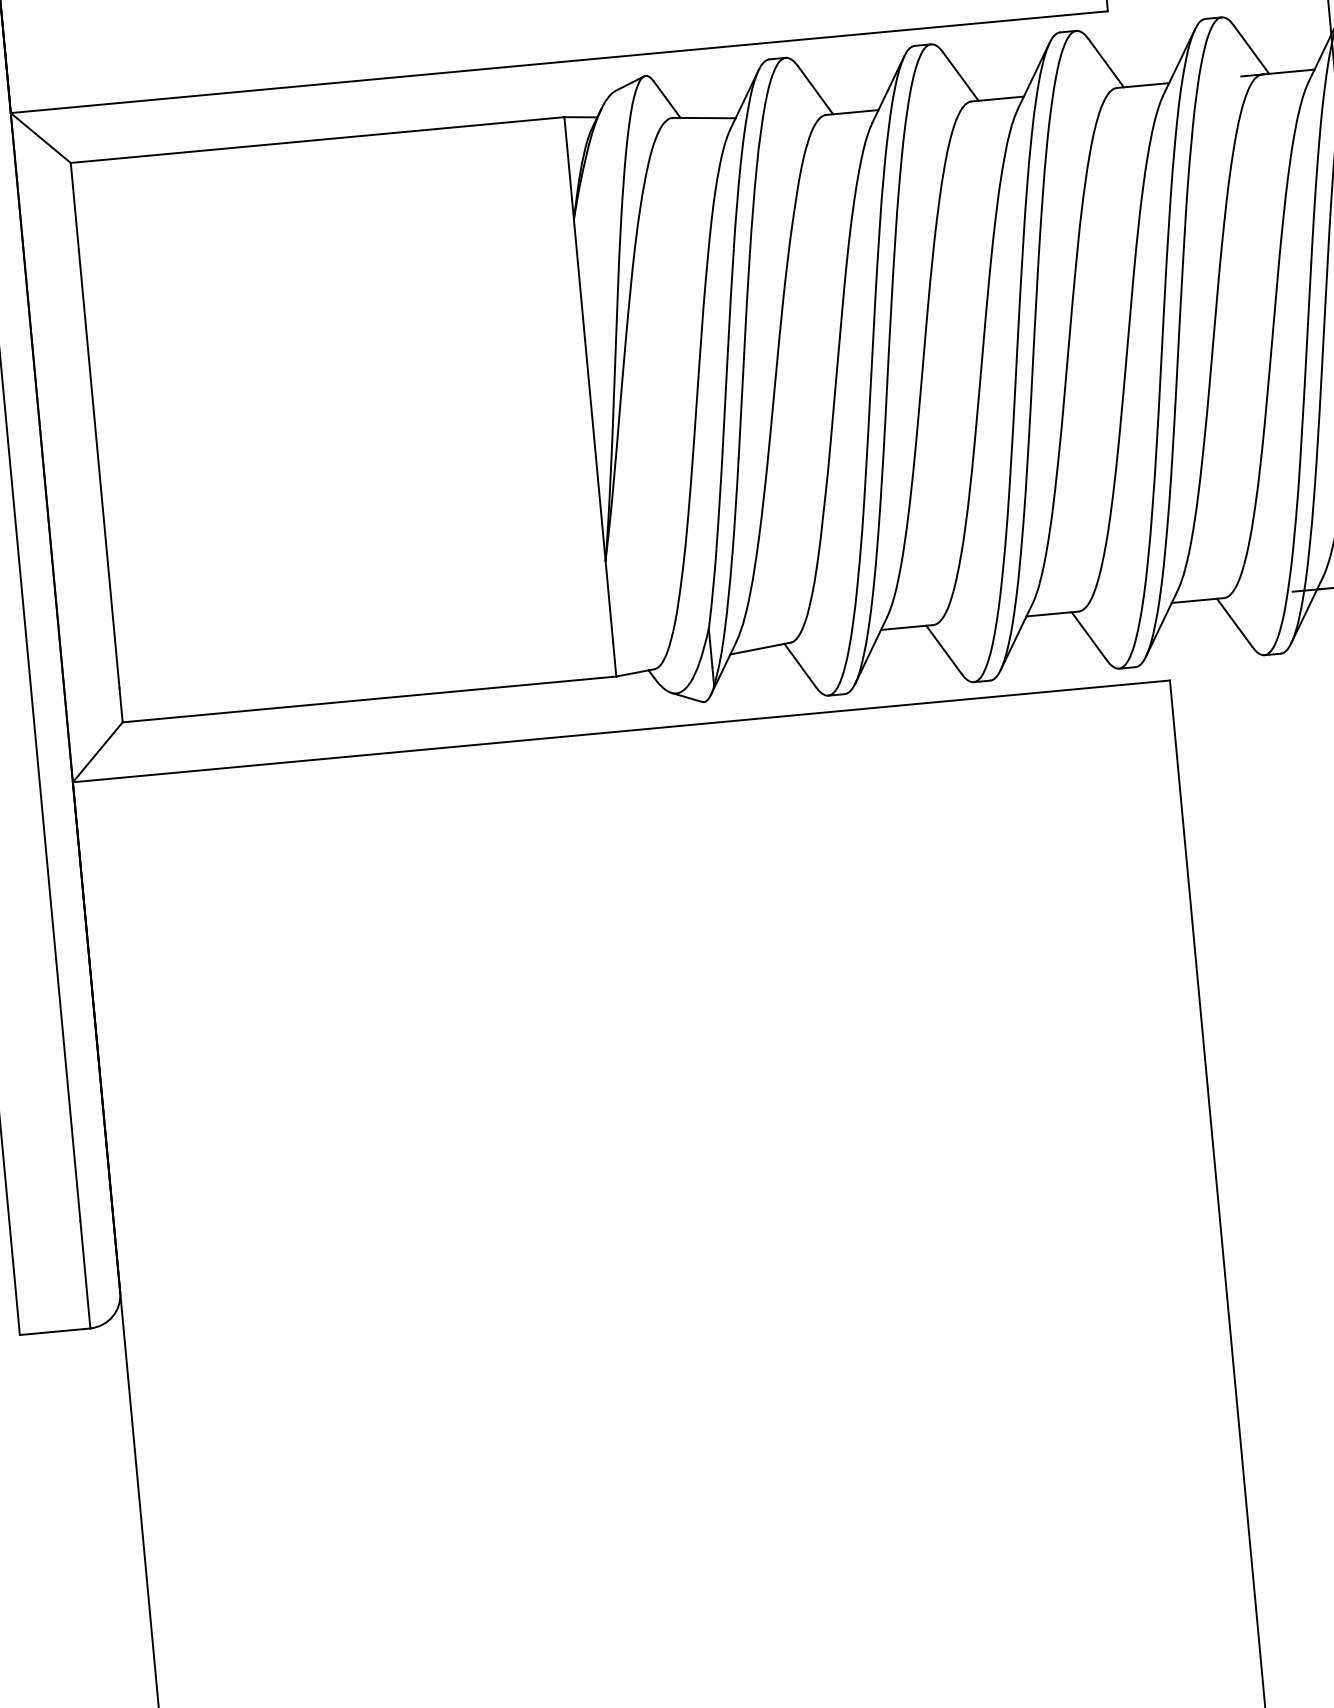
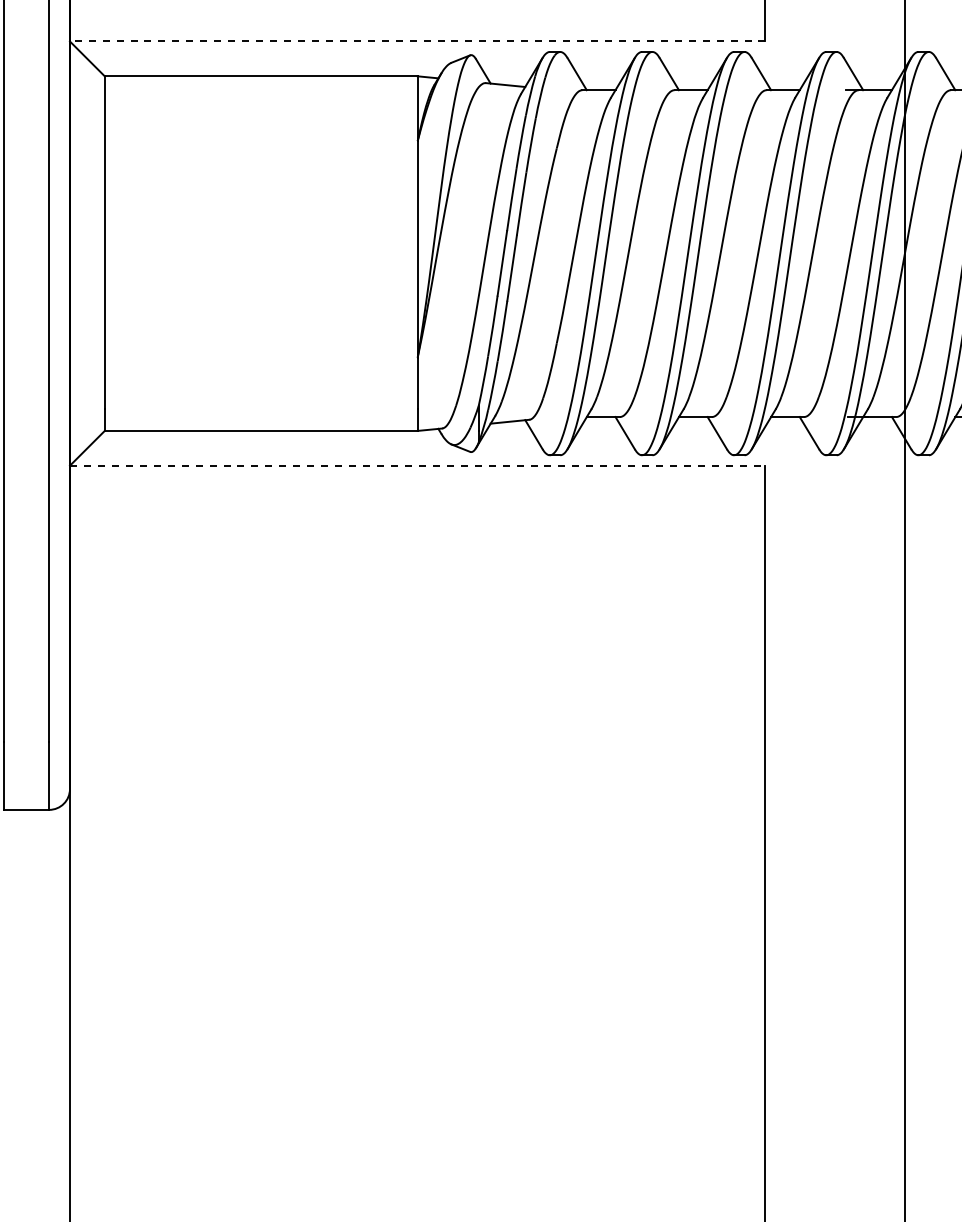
line: (558, 62) -> (417, 41), solid -> dashed
line: (621, 731) -> (417, 465), solid -> dashed

